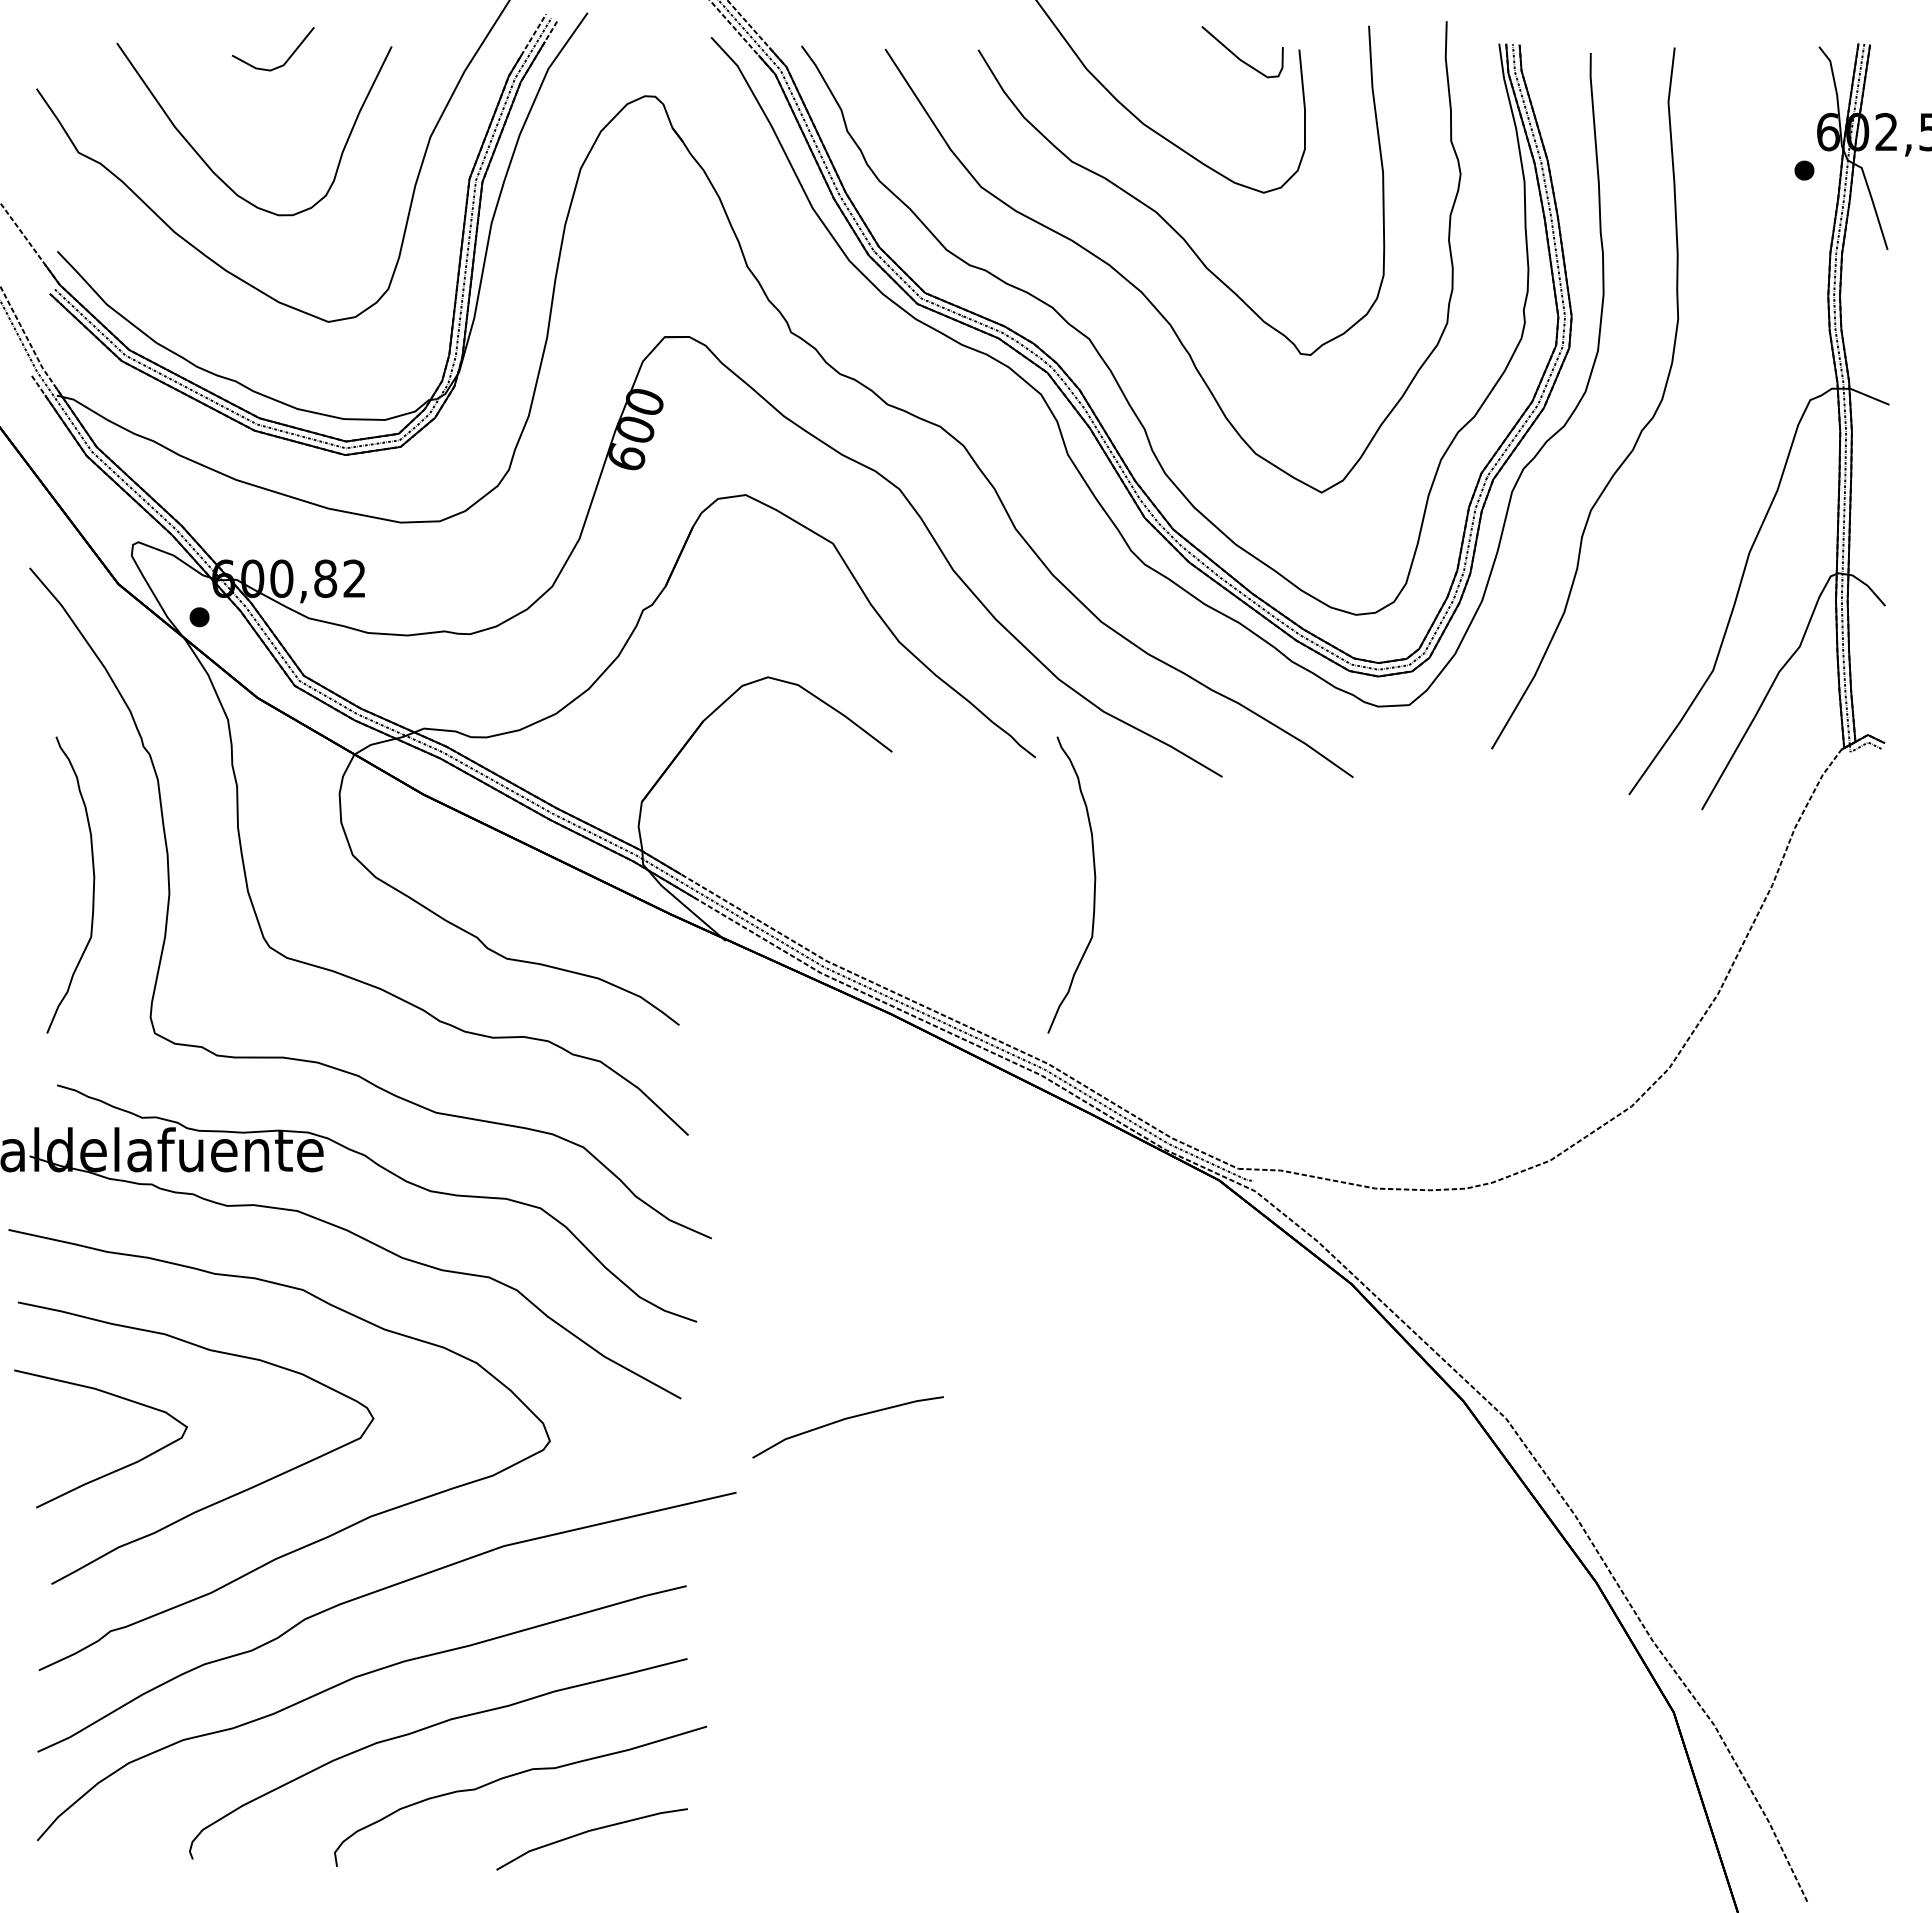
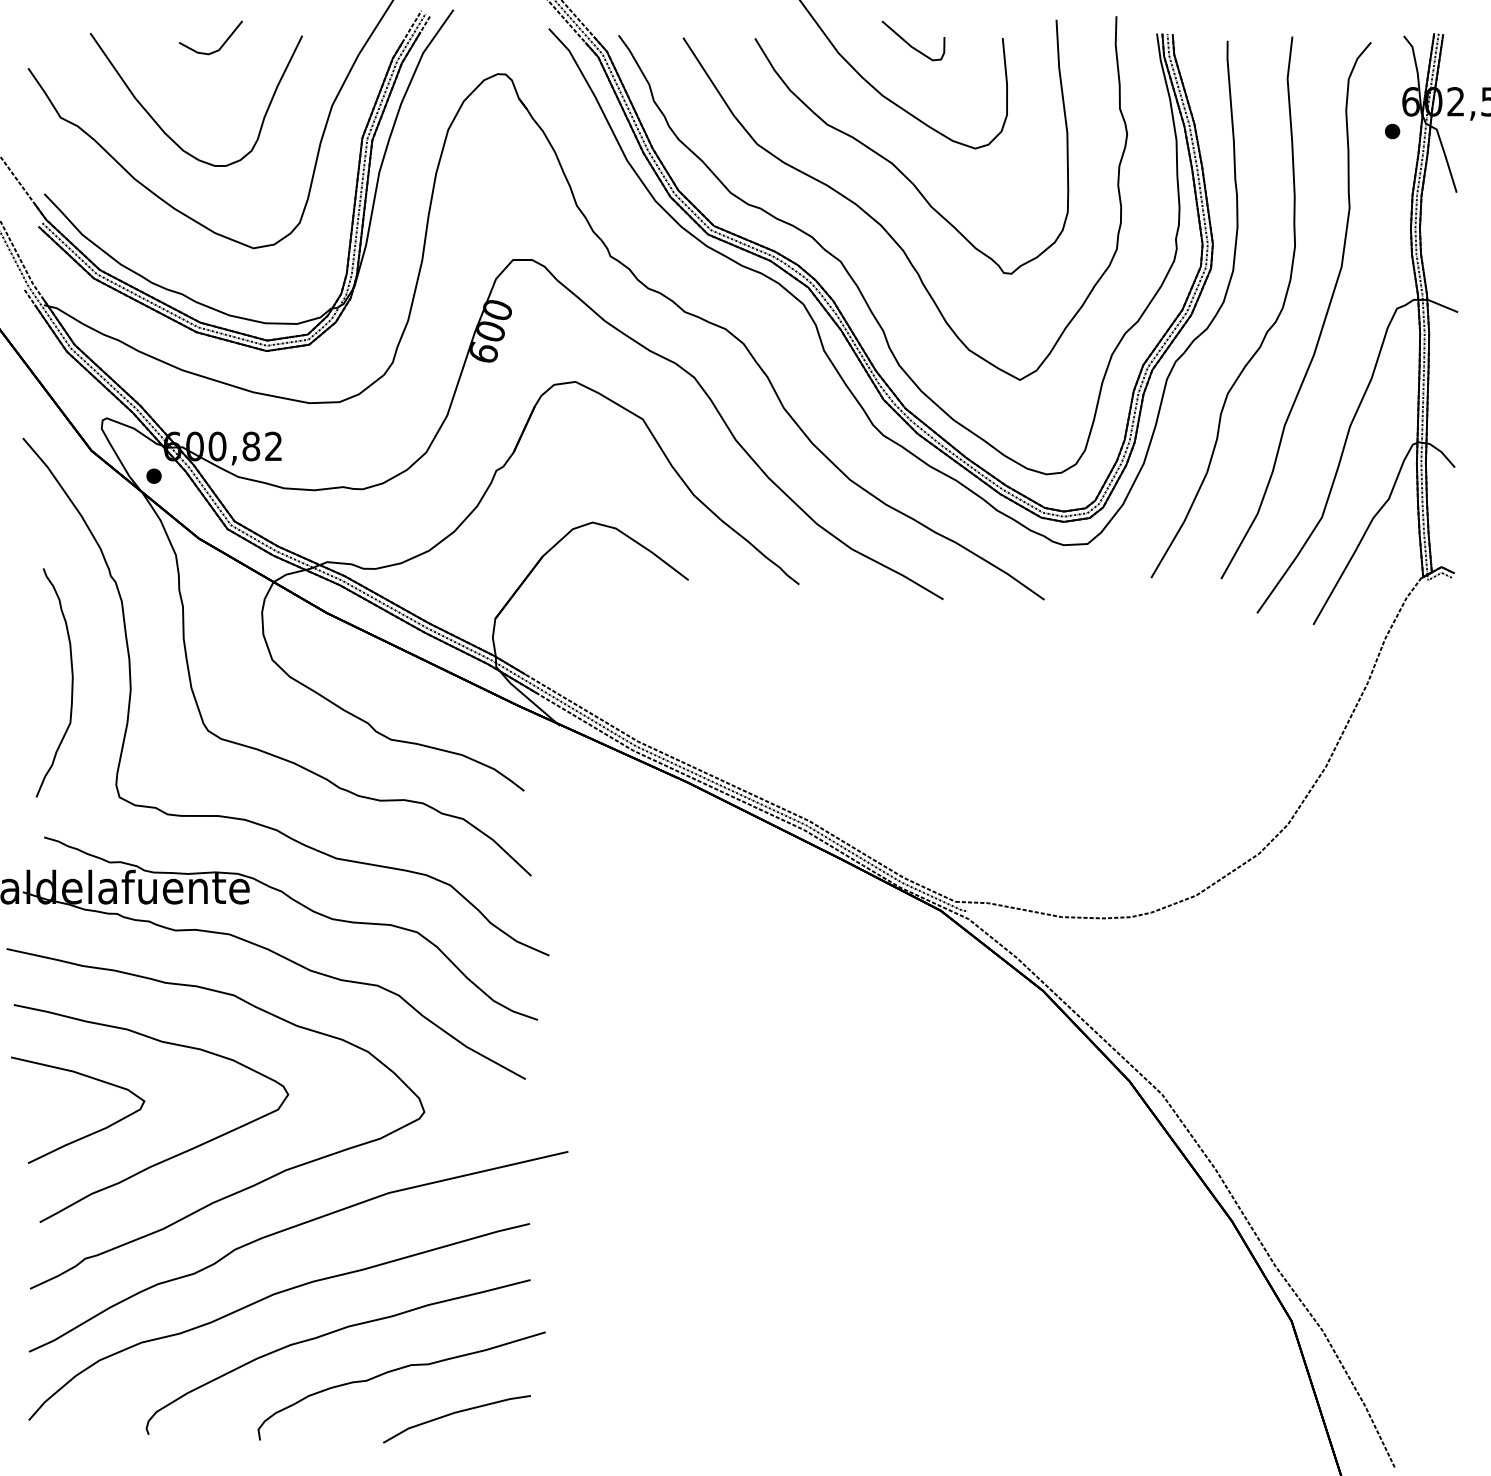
part: (1242, 52) -> (913, 41), moved
curve: (1715, 415) -> (1323, 320), added
curve: (1094, 884) -> (844, 682), removed
line: (844, 1420) -> (651, 1096), removed

